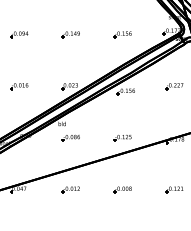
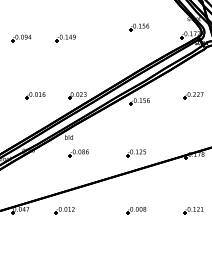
part: (70, 34) -> (65, 38), moved
part: (122, 34) -> (139, 27), moved
part: (19, 86) -> (35, 95), moved
part: (70, 189) -> (64, 210), moved

